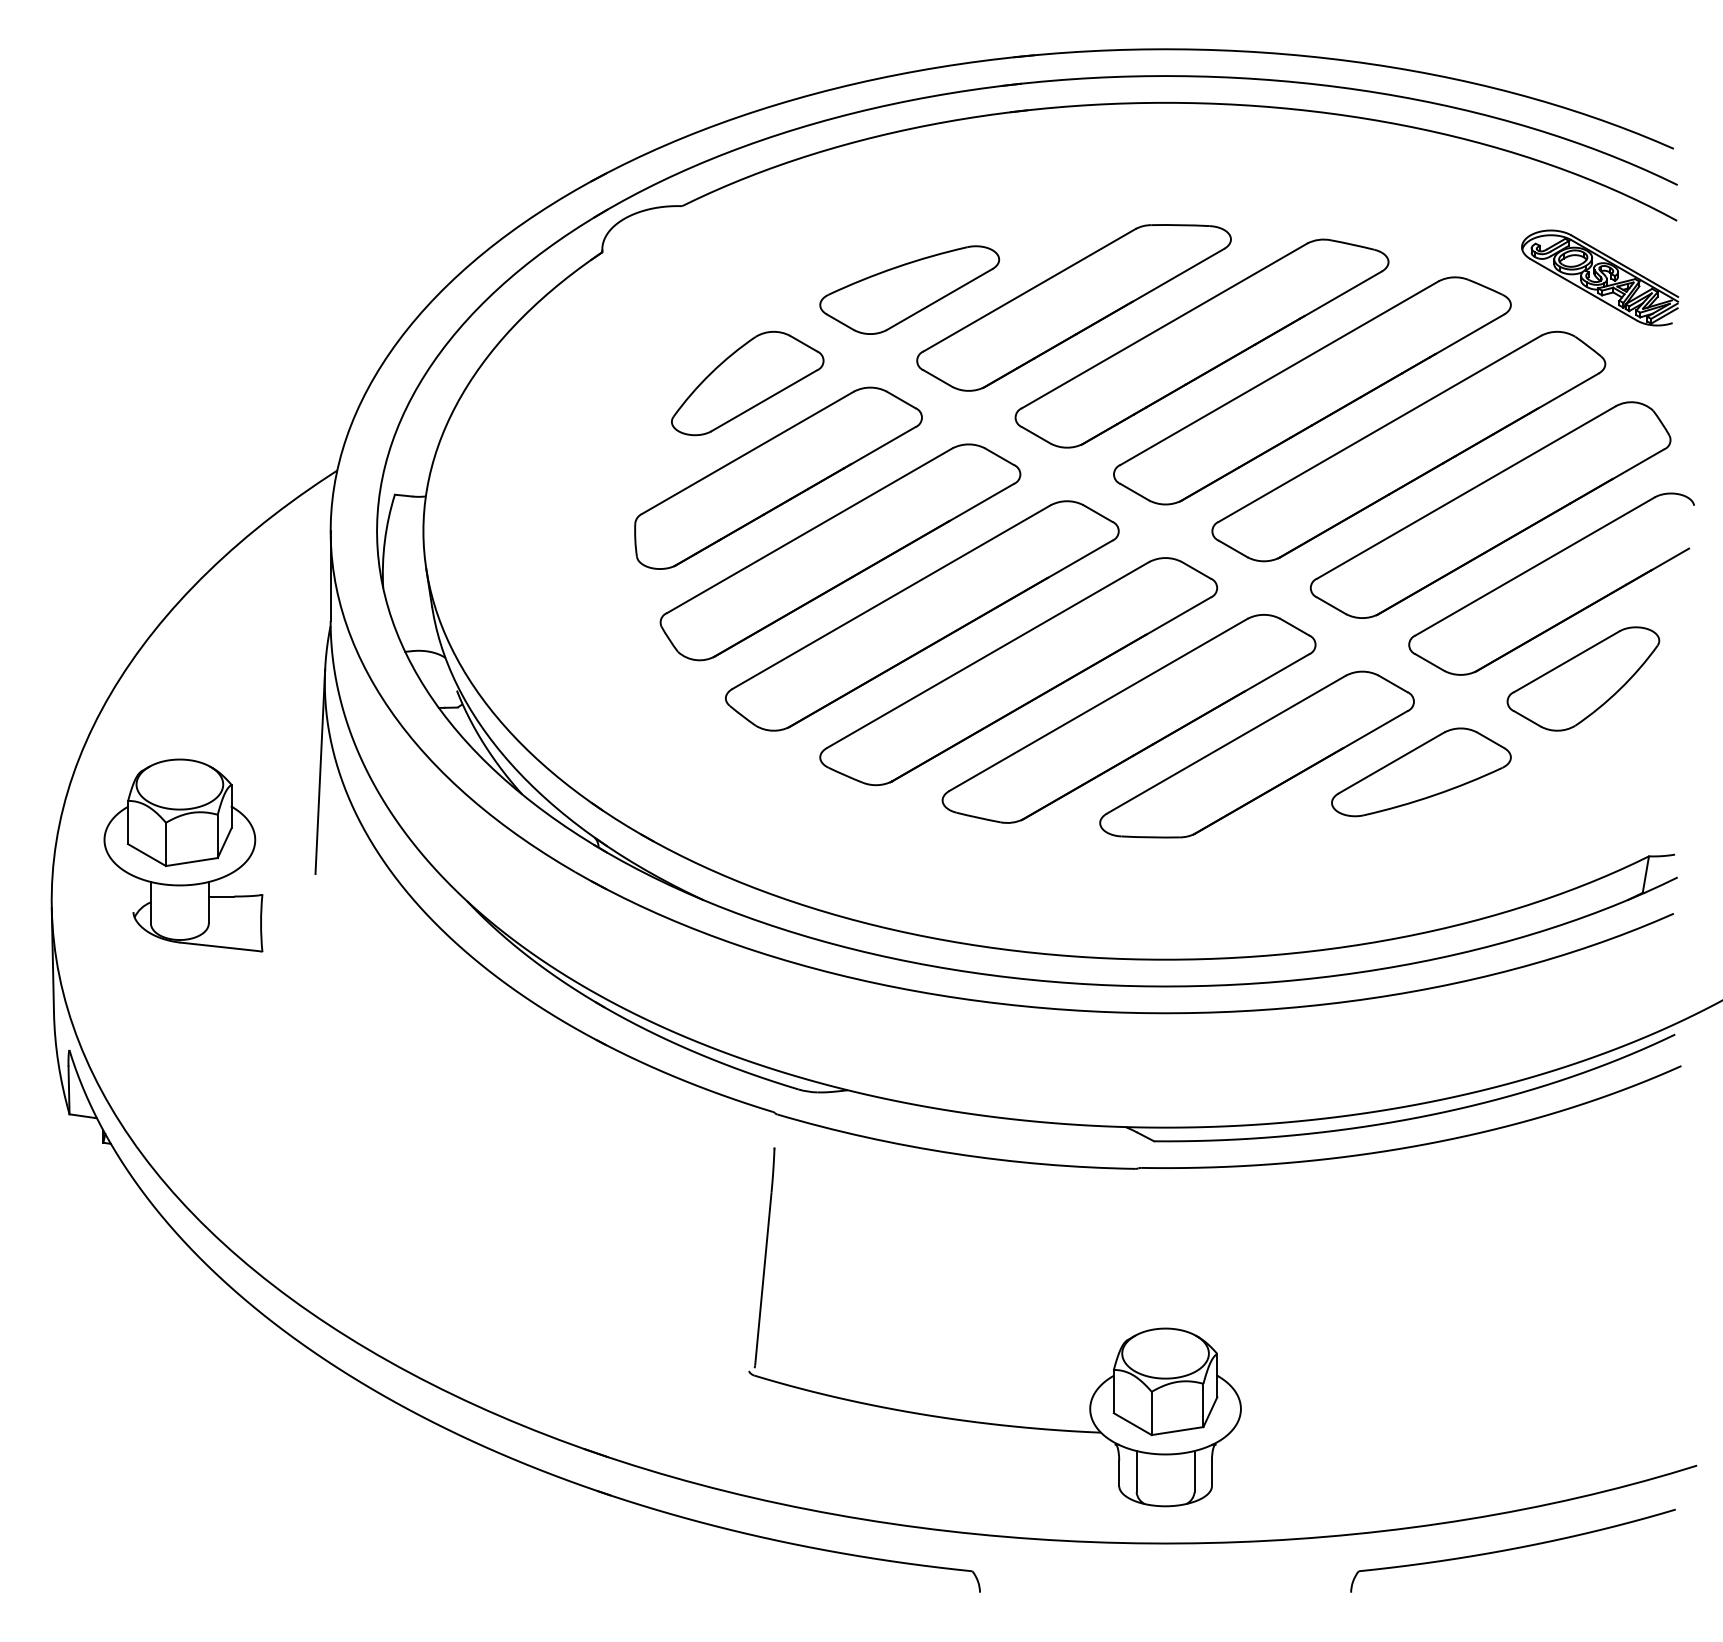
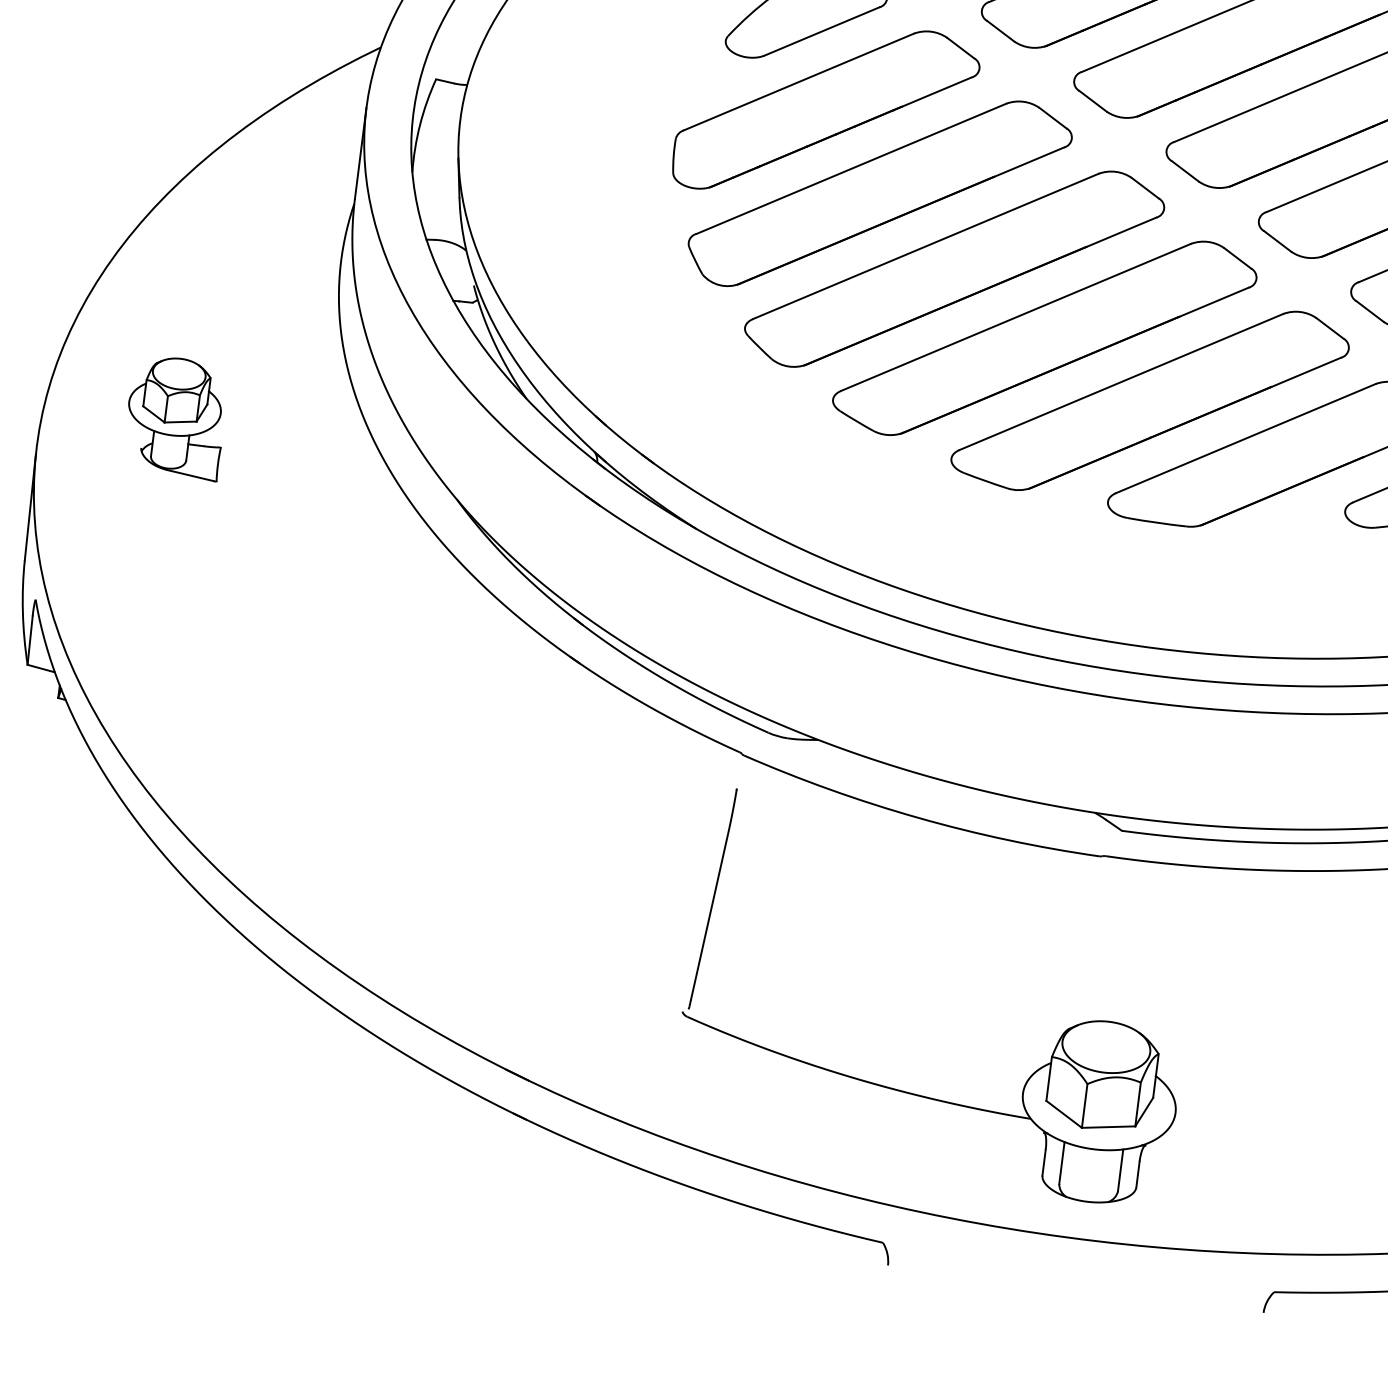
line: (320, 771) -> (325, 349), removed
part: (183, 855) -> (176, 417), size x0.6

